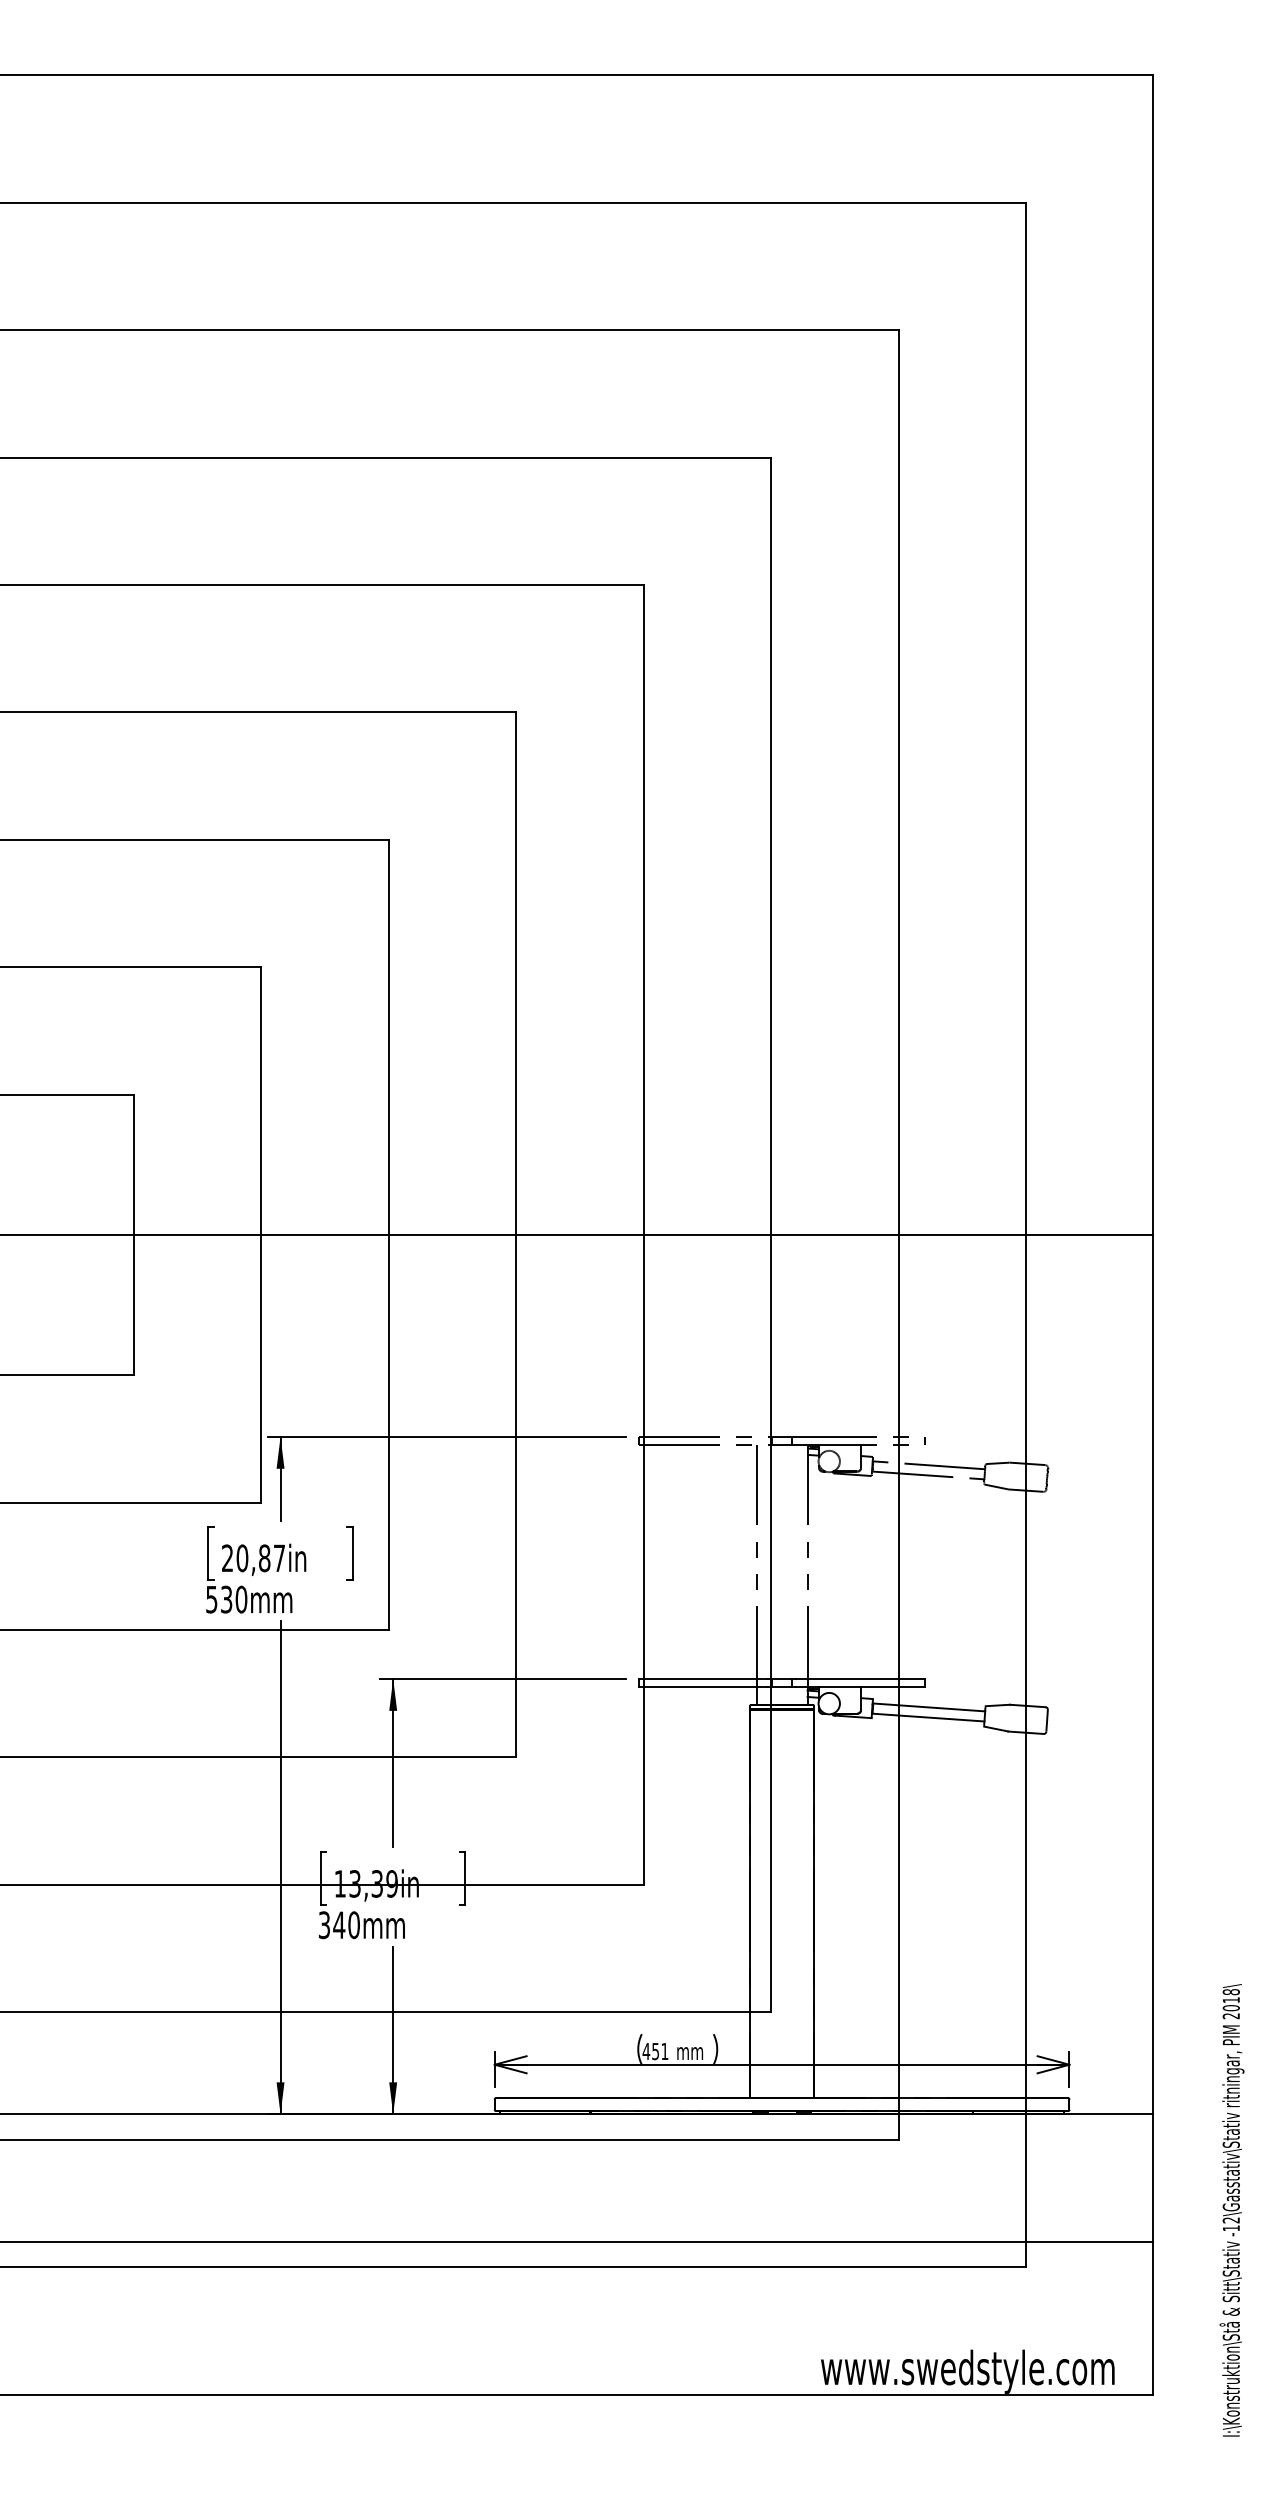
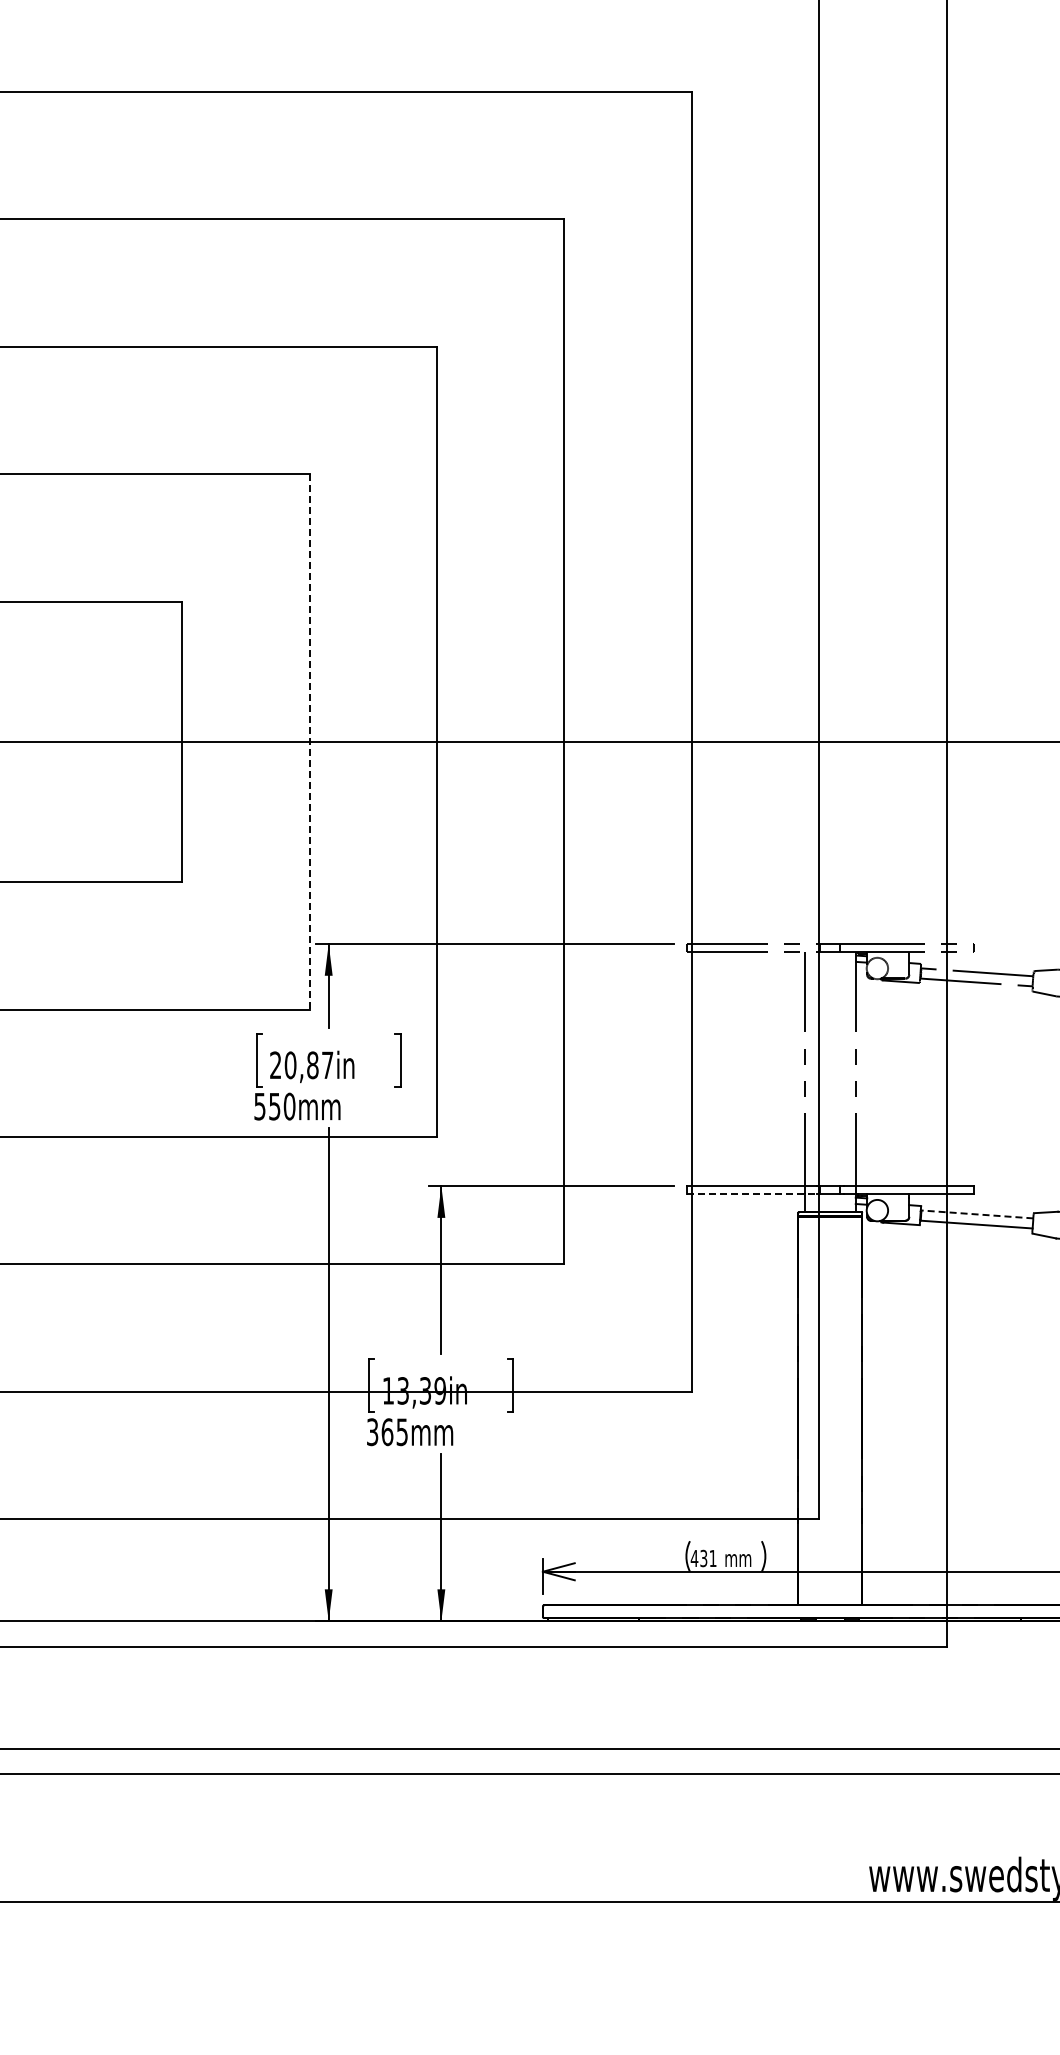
line: (261, 1234) -> (309, 741), solid -> dashed
text: (226, 1598) -> (274, 1105), 530mm -> 550mm
line: (703, 1686) -> (751, 1193), solid -> dashed
line: (928, 1707) -> (976, 1214), solid -> dashed
text: (346, 1925) -> (394, 1432), 340mm -> 365mm
text: (655, 2050) -> (703, 1557), 451 -> 431

